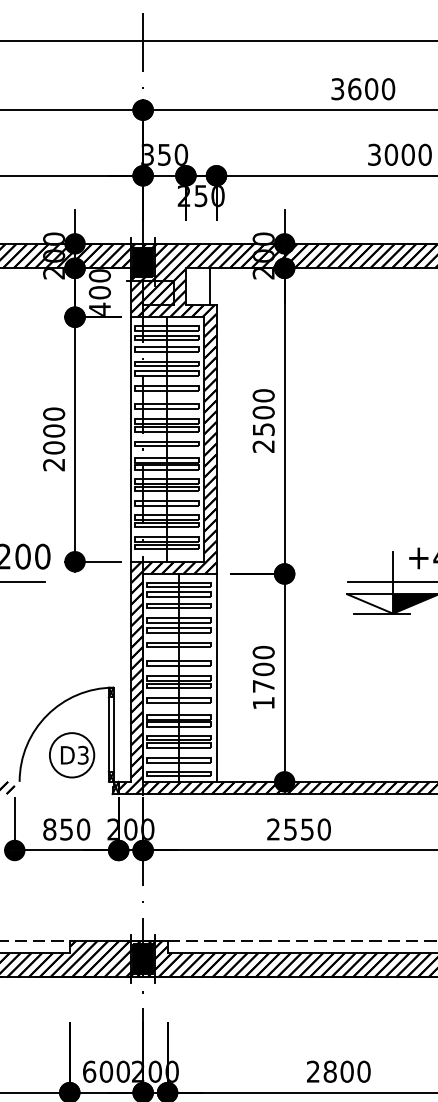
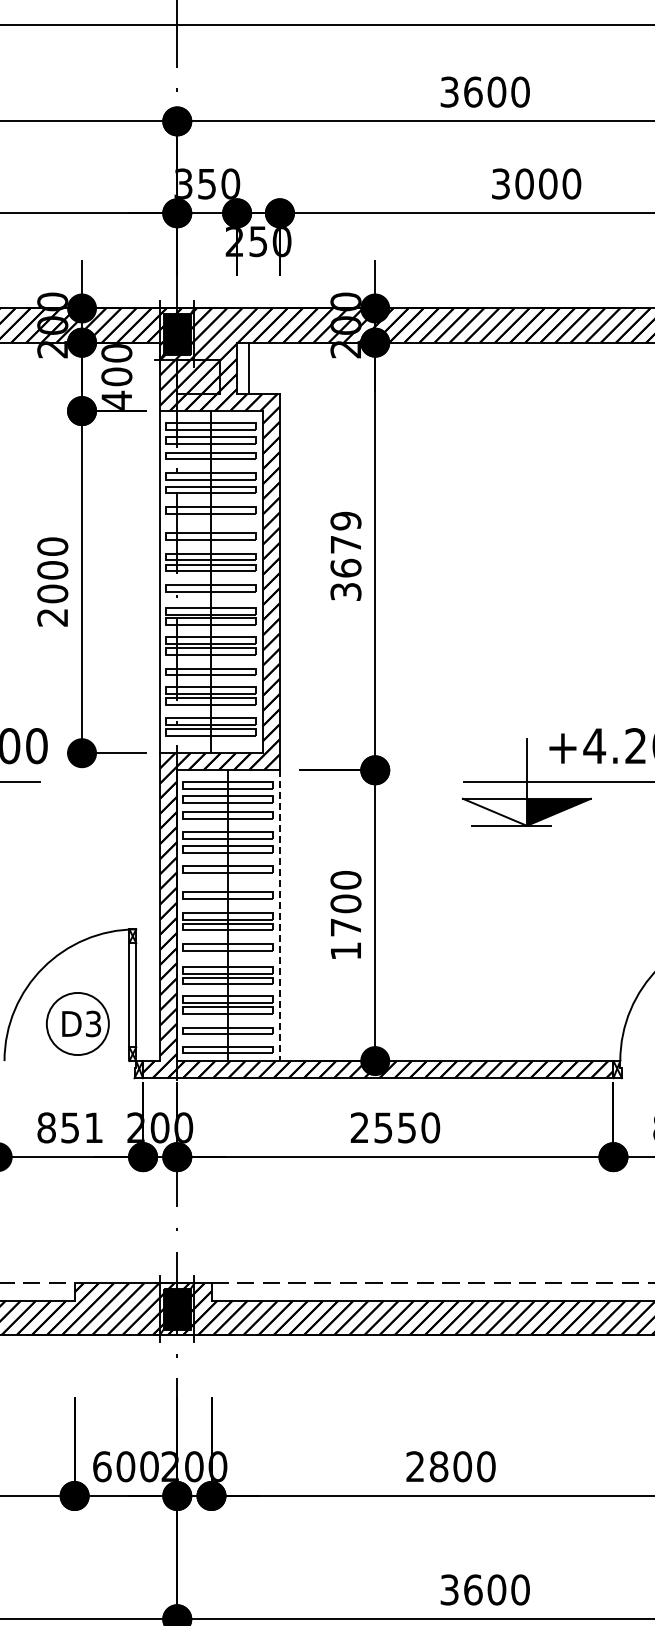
line: (210, 286) -> (249, 368), moved
text: (263, 420) -> (345, 555), 2500 -> 3679
line: (216, 678) -> (279, 916), solid -> dashed
text: (83, 829) -> (93, 1127), 850 -> 851

